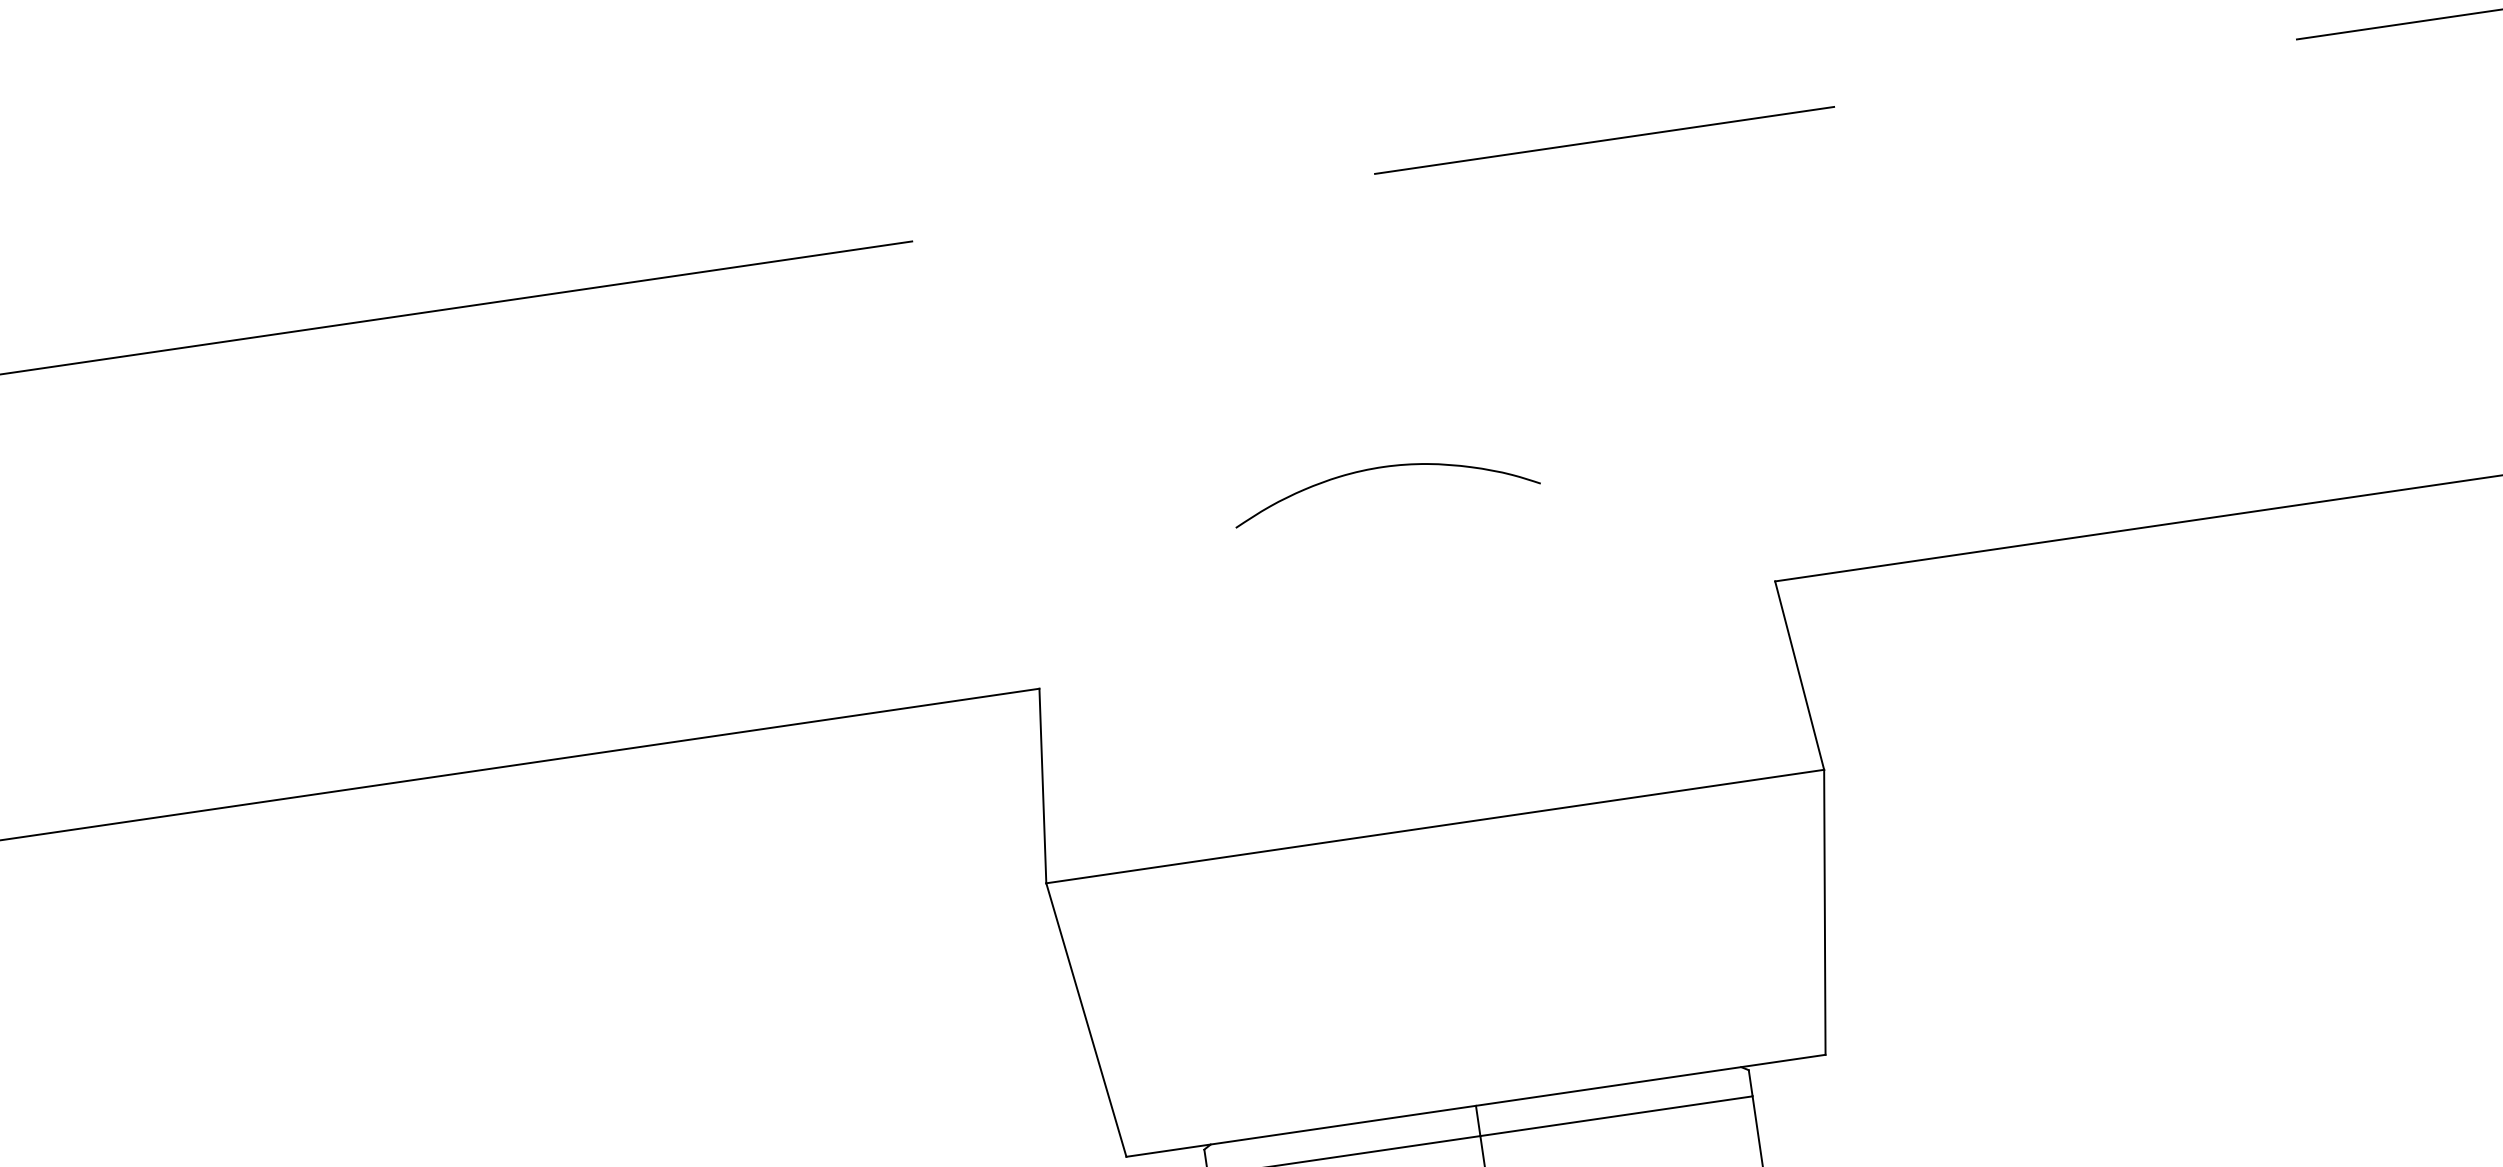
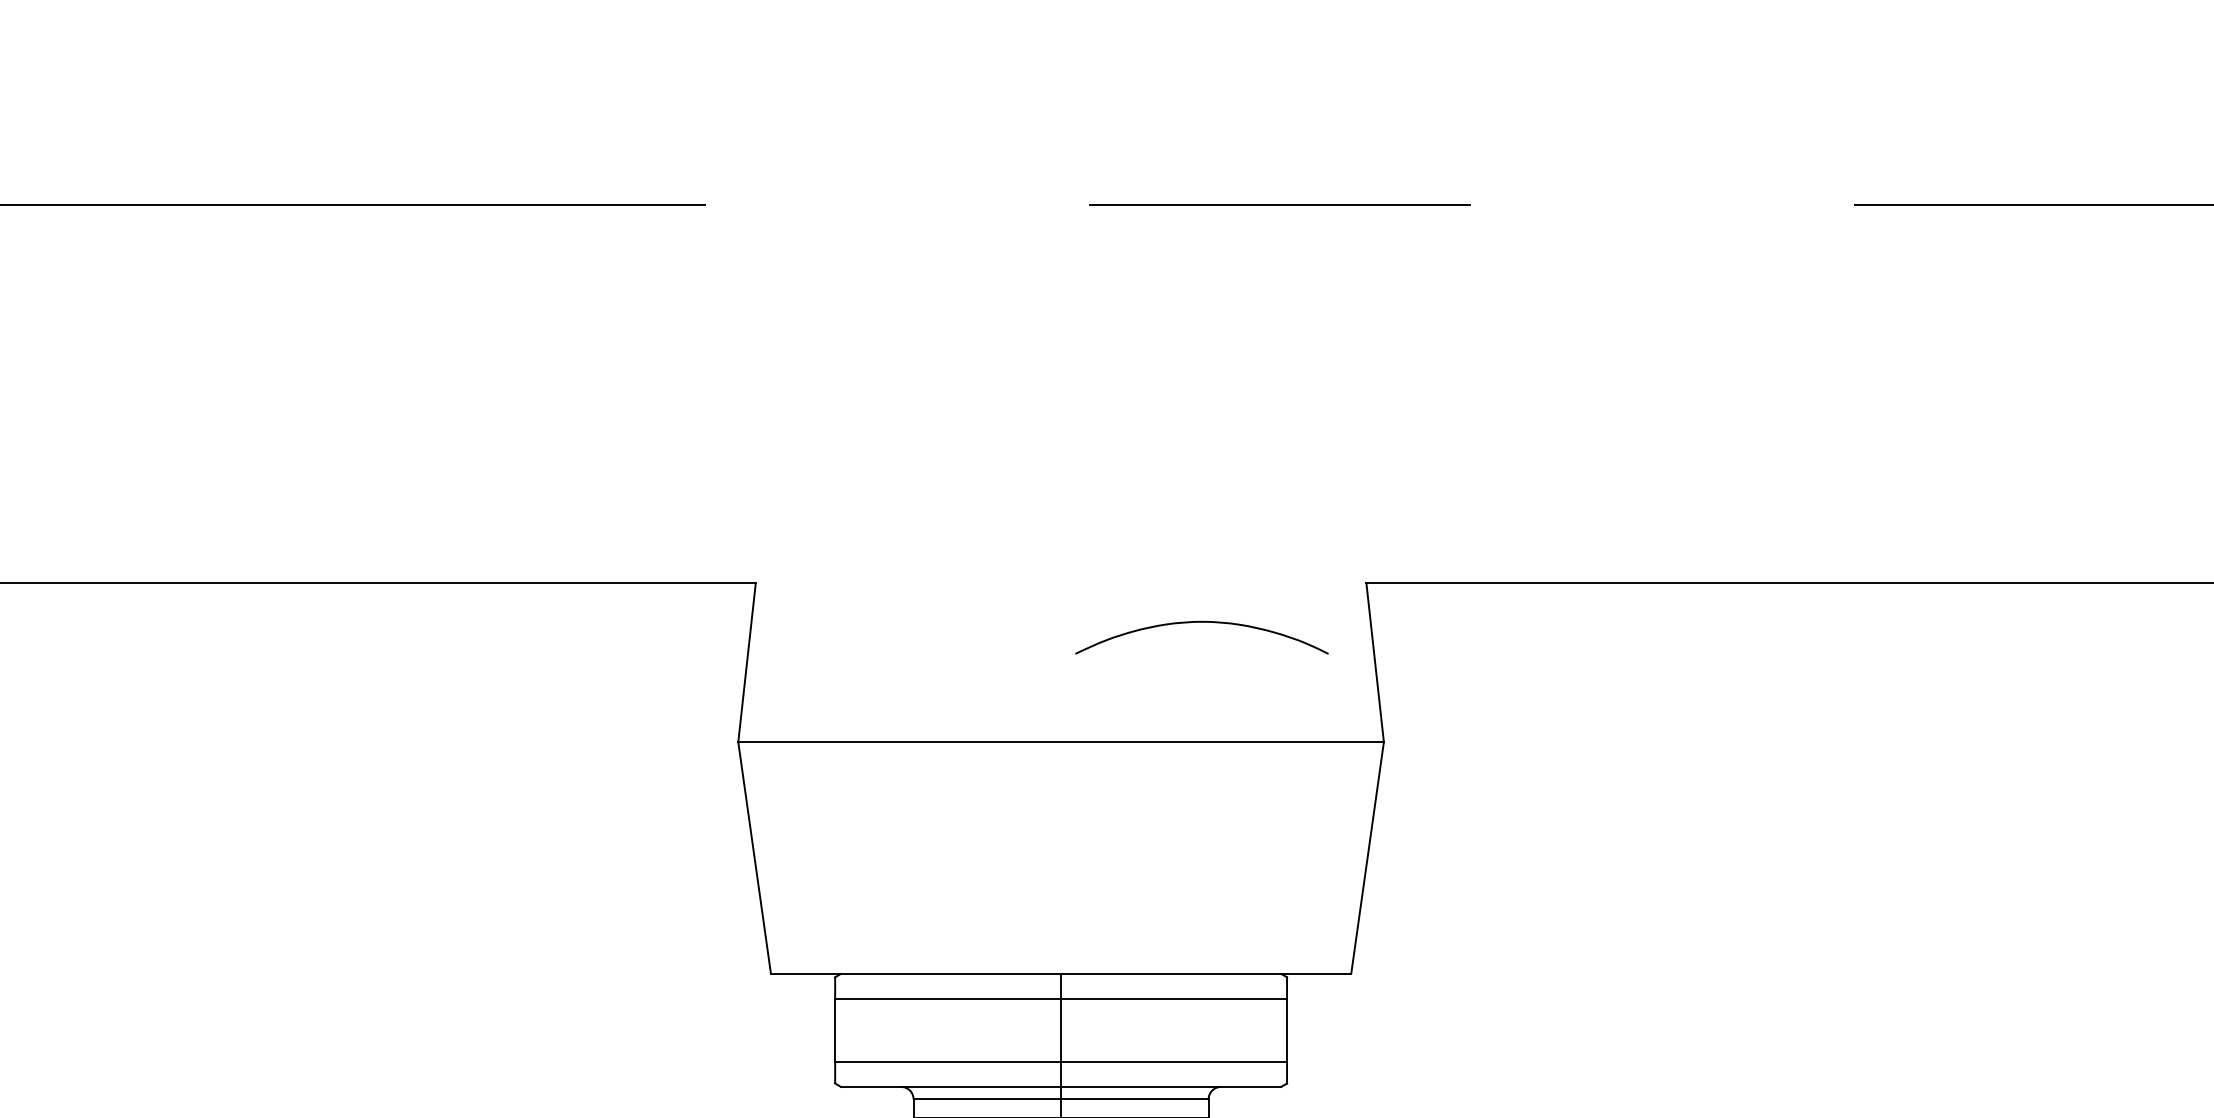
curve: (1382, 468) -> (1201, 622), moved

